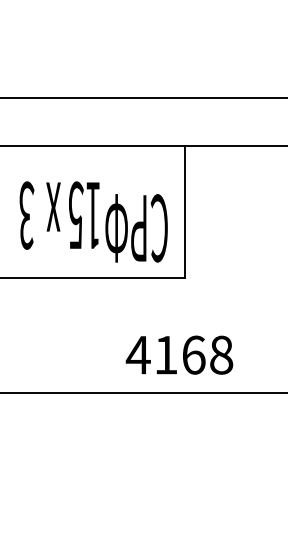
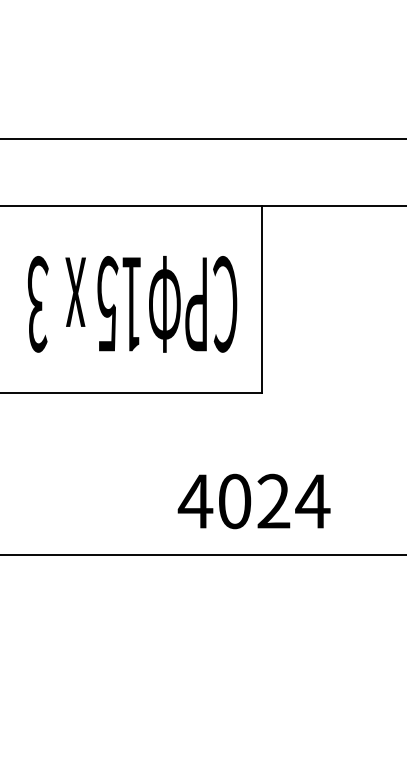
text: (136, 228) -> (193, 304), moved
text: (194, 355) -> (274, 501), 4168 -> 4024

